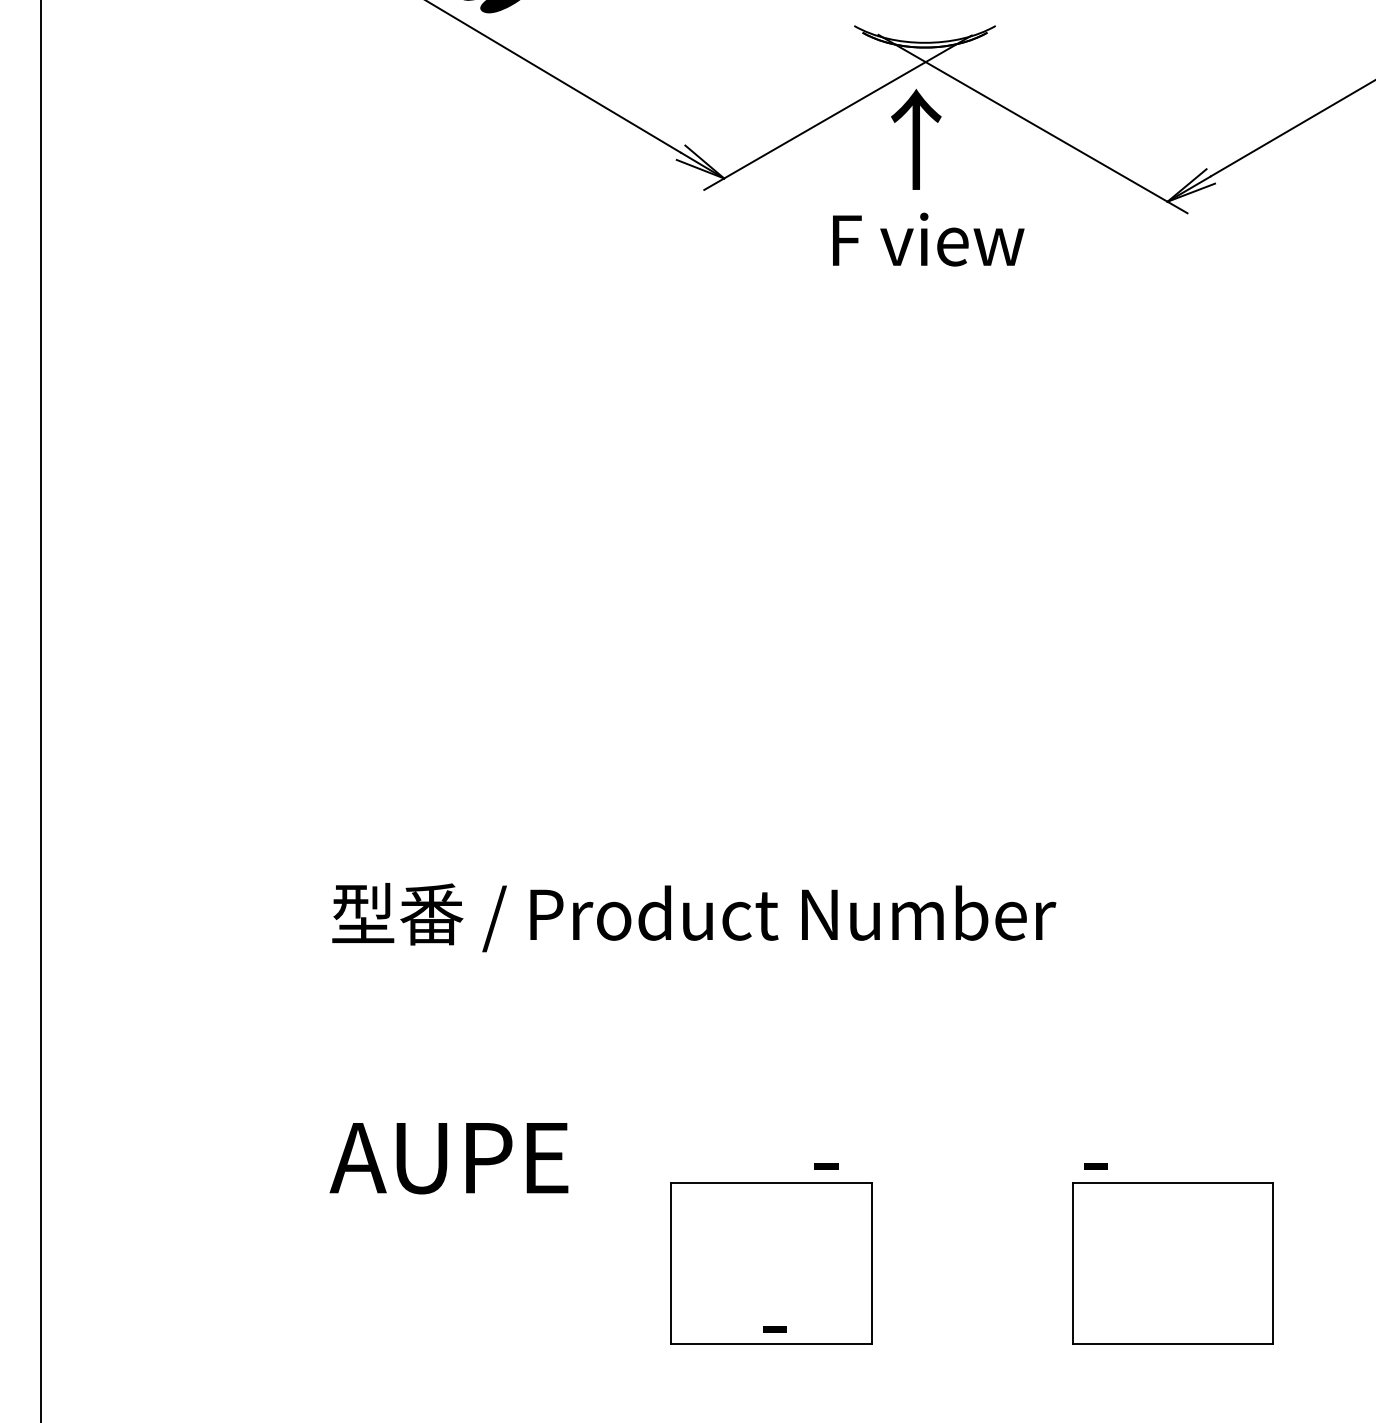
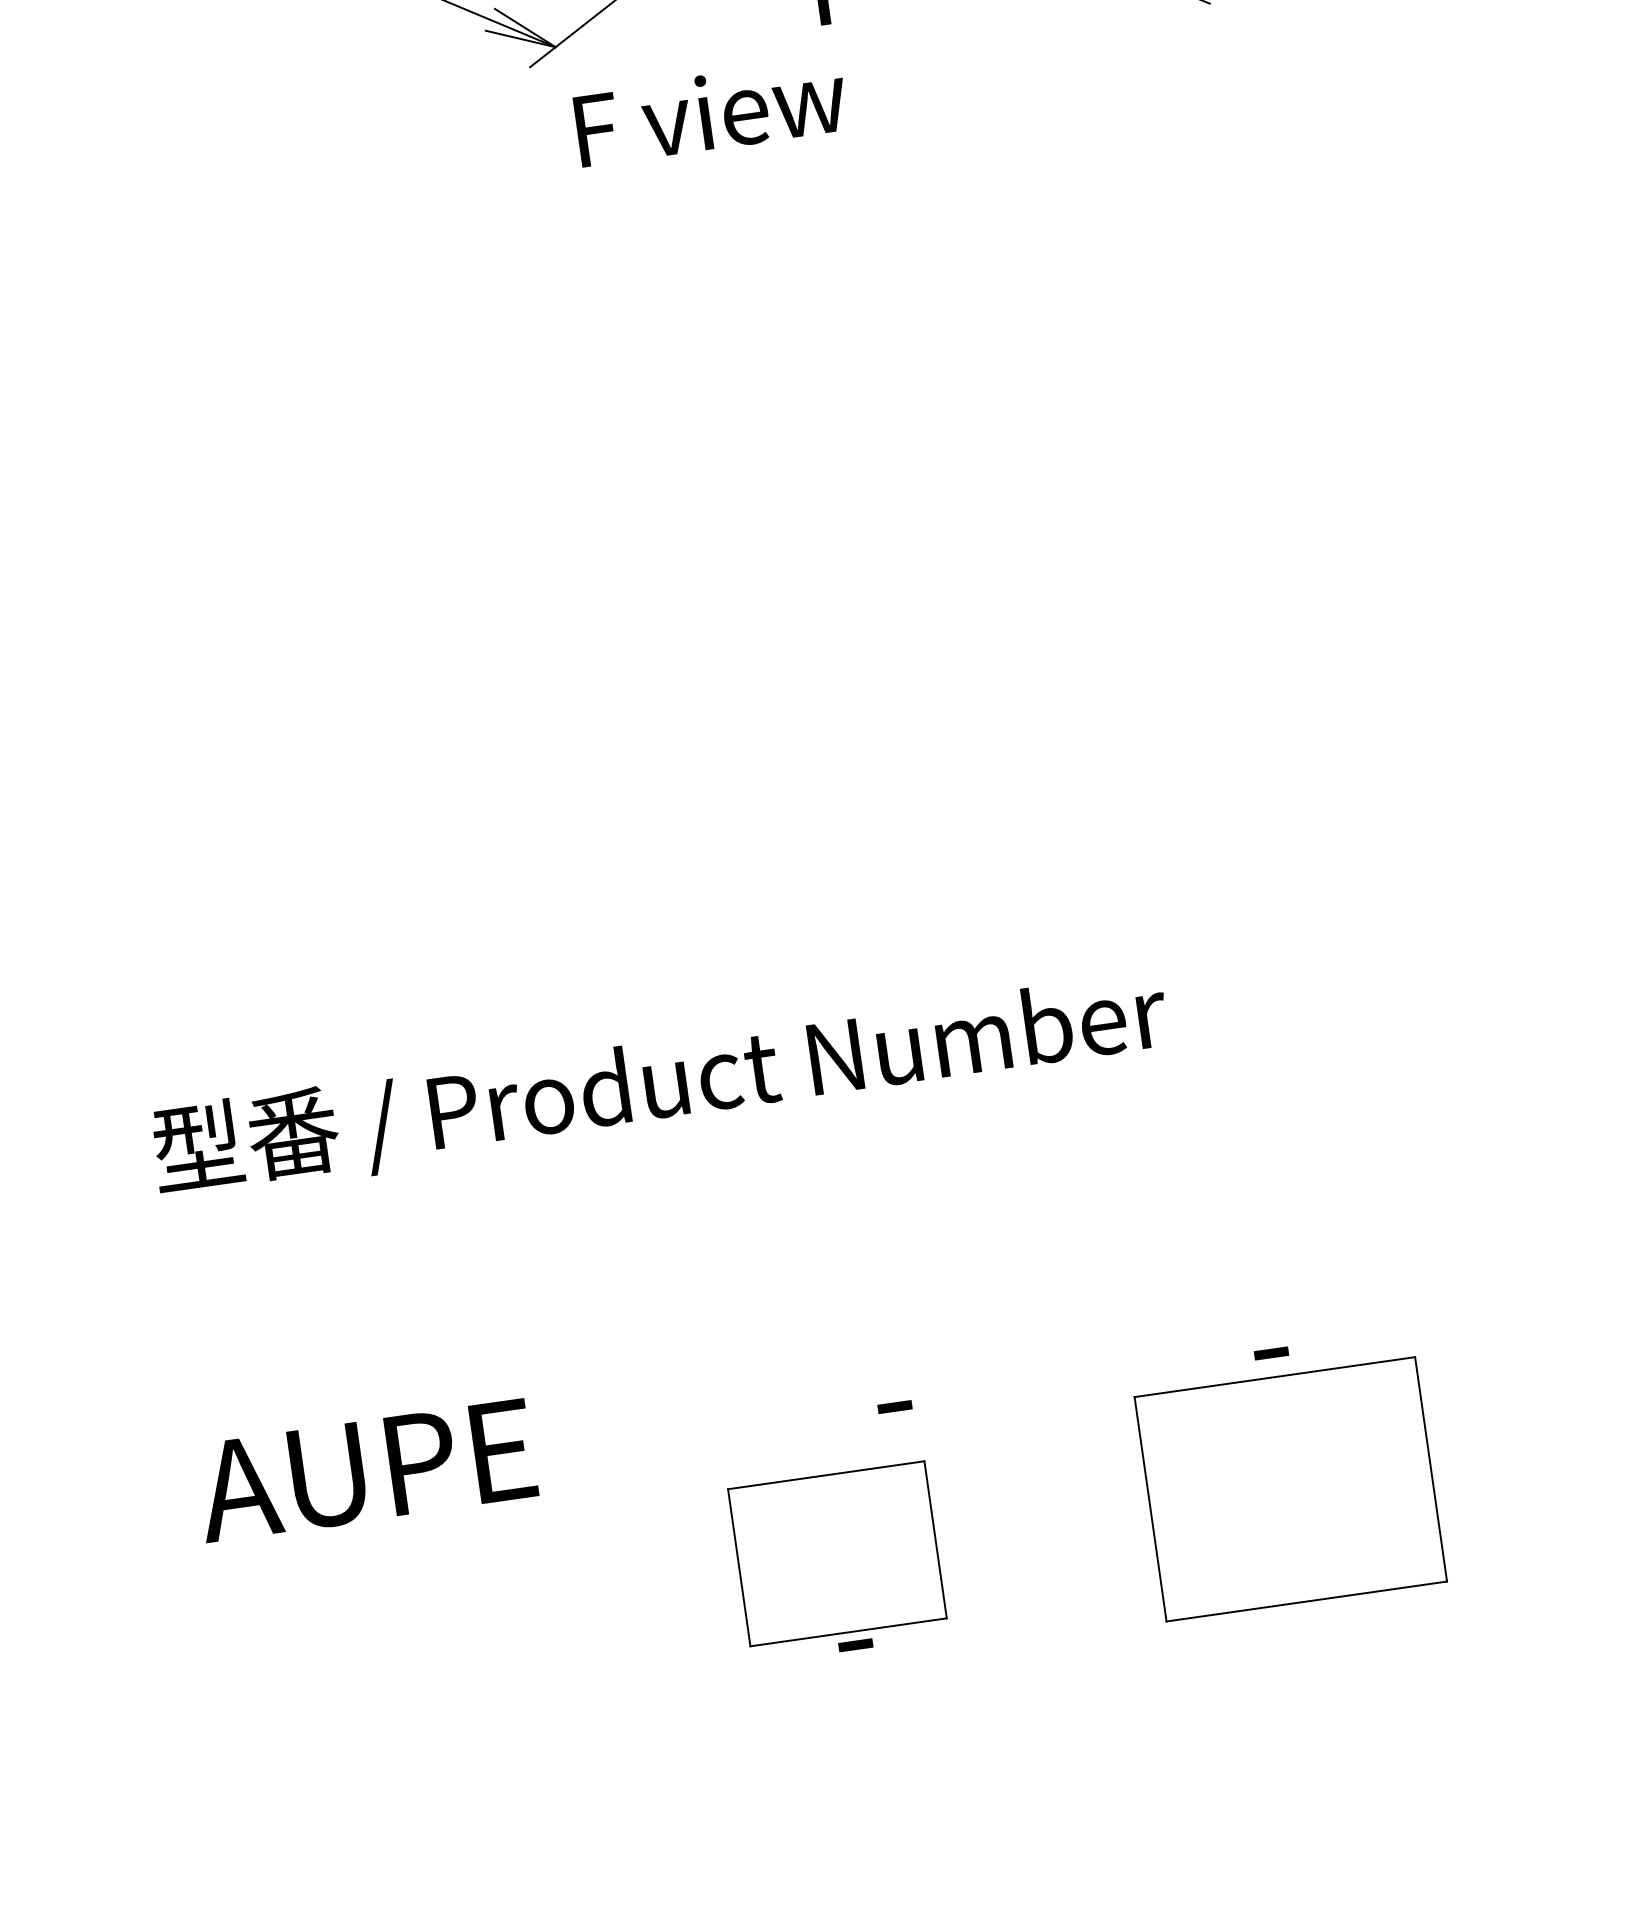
text: (928, 239) -> (710, 112), moved
part: (771, 1263) -> (837, 1553), size x0.7
part: (1172, 1263) -> (1290, 1489), moved

